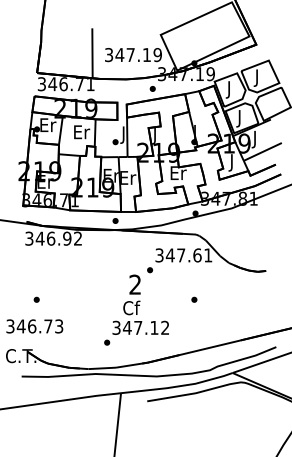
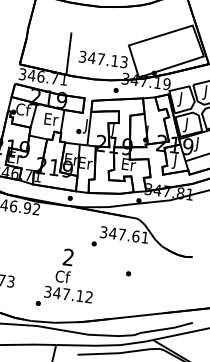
text: (157, 54) -> (123, 61), 347.19 -> 347.13
text: (47, 125) -> (22, 110), Er -> Cf
text: (136, 309) -> (66, 278), moved

